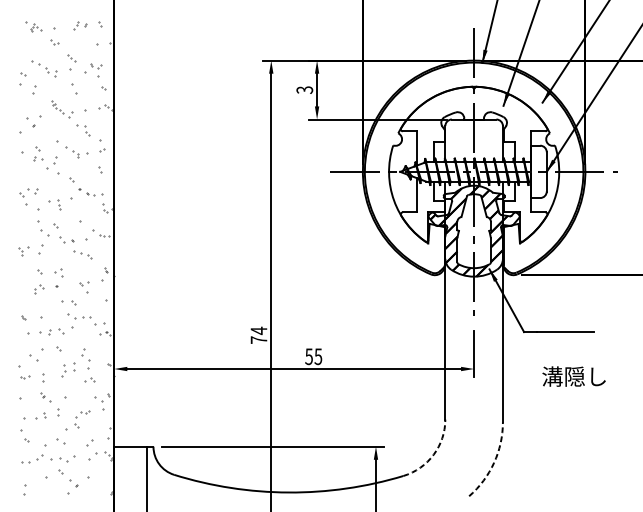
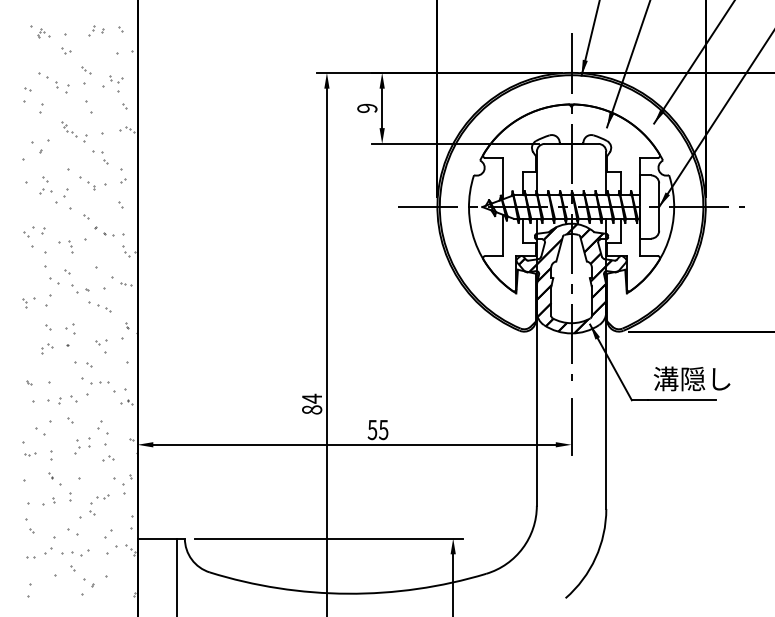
text: (304, 90) -> (367, 108), 3 -> 9
text: (259, 339) -> (312, 409), 74 -> 84
text: (573, 376) -> (691, 378), moved
arc: (433, 455) -> (522, 548), dashed -> solid
arc: (493, 463) -> (595, 558), dashed -> solid

